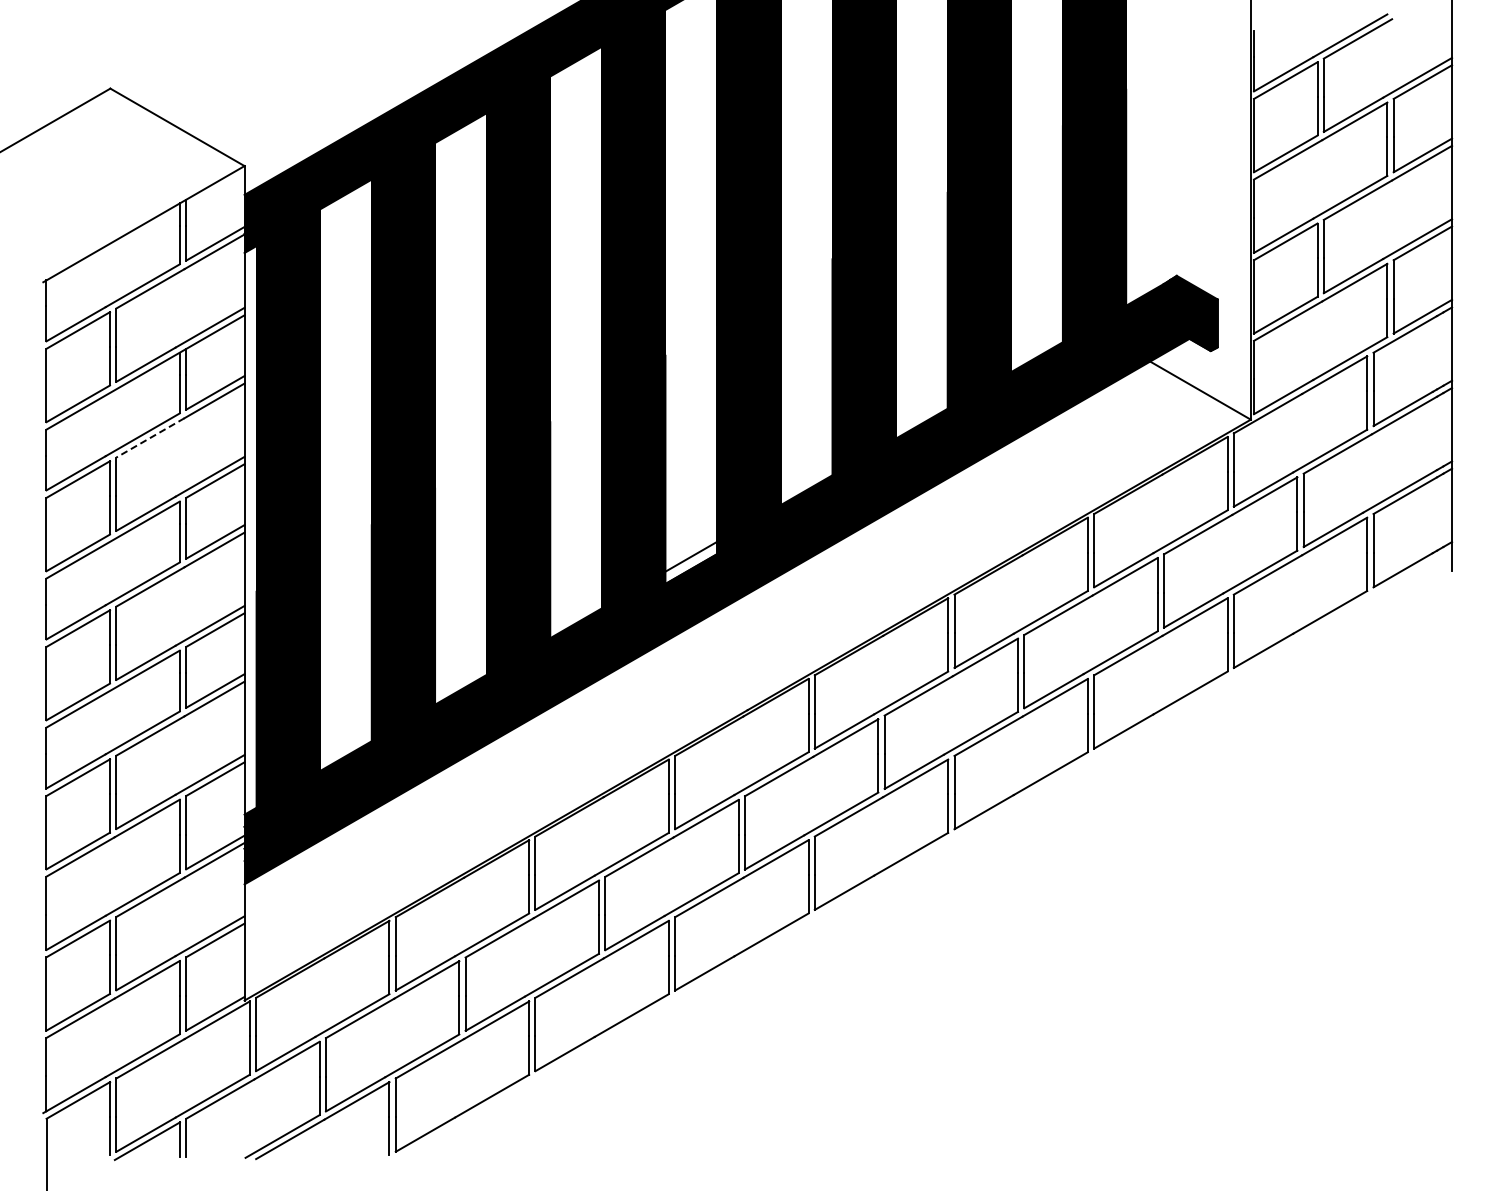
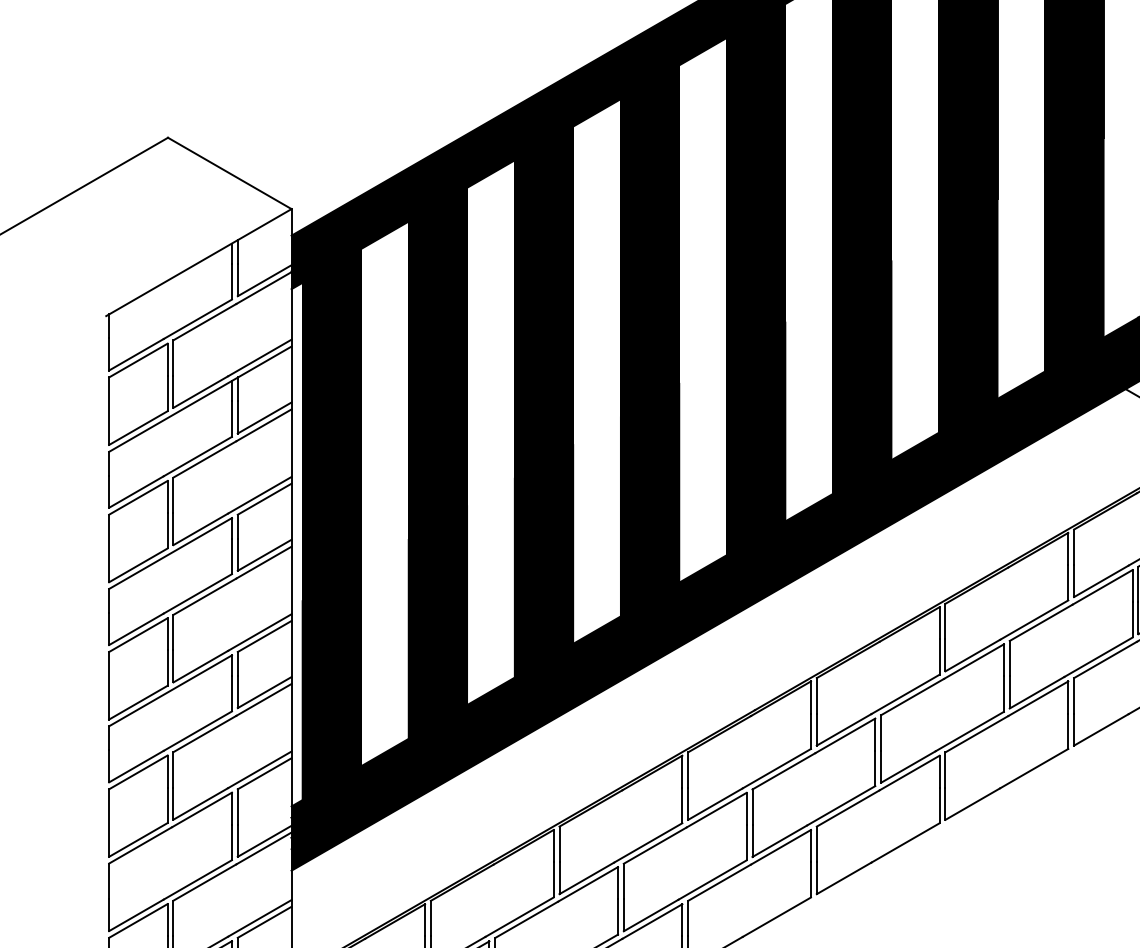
line: (150, 438) -> (204, 460), dashed -> solid
fill: (691, 562) -> (703, 574), added

